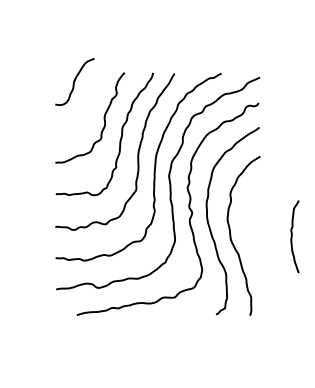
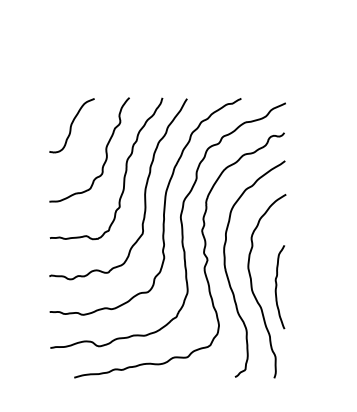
curve: (74, 81) -> (71, 125), moved
curve: (292, 236) -> (277, 286), moved

